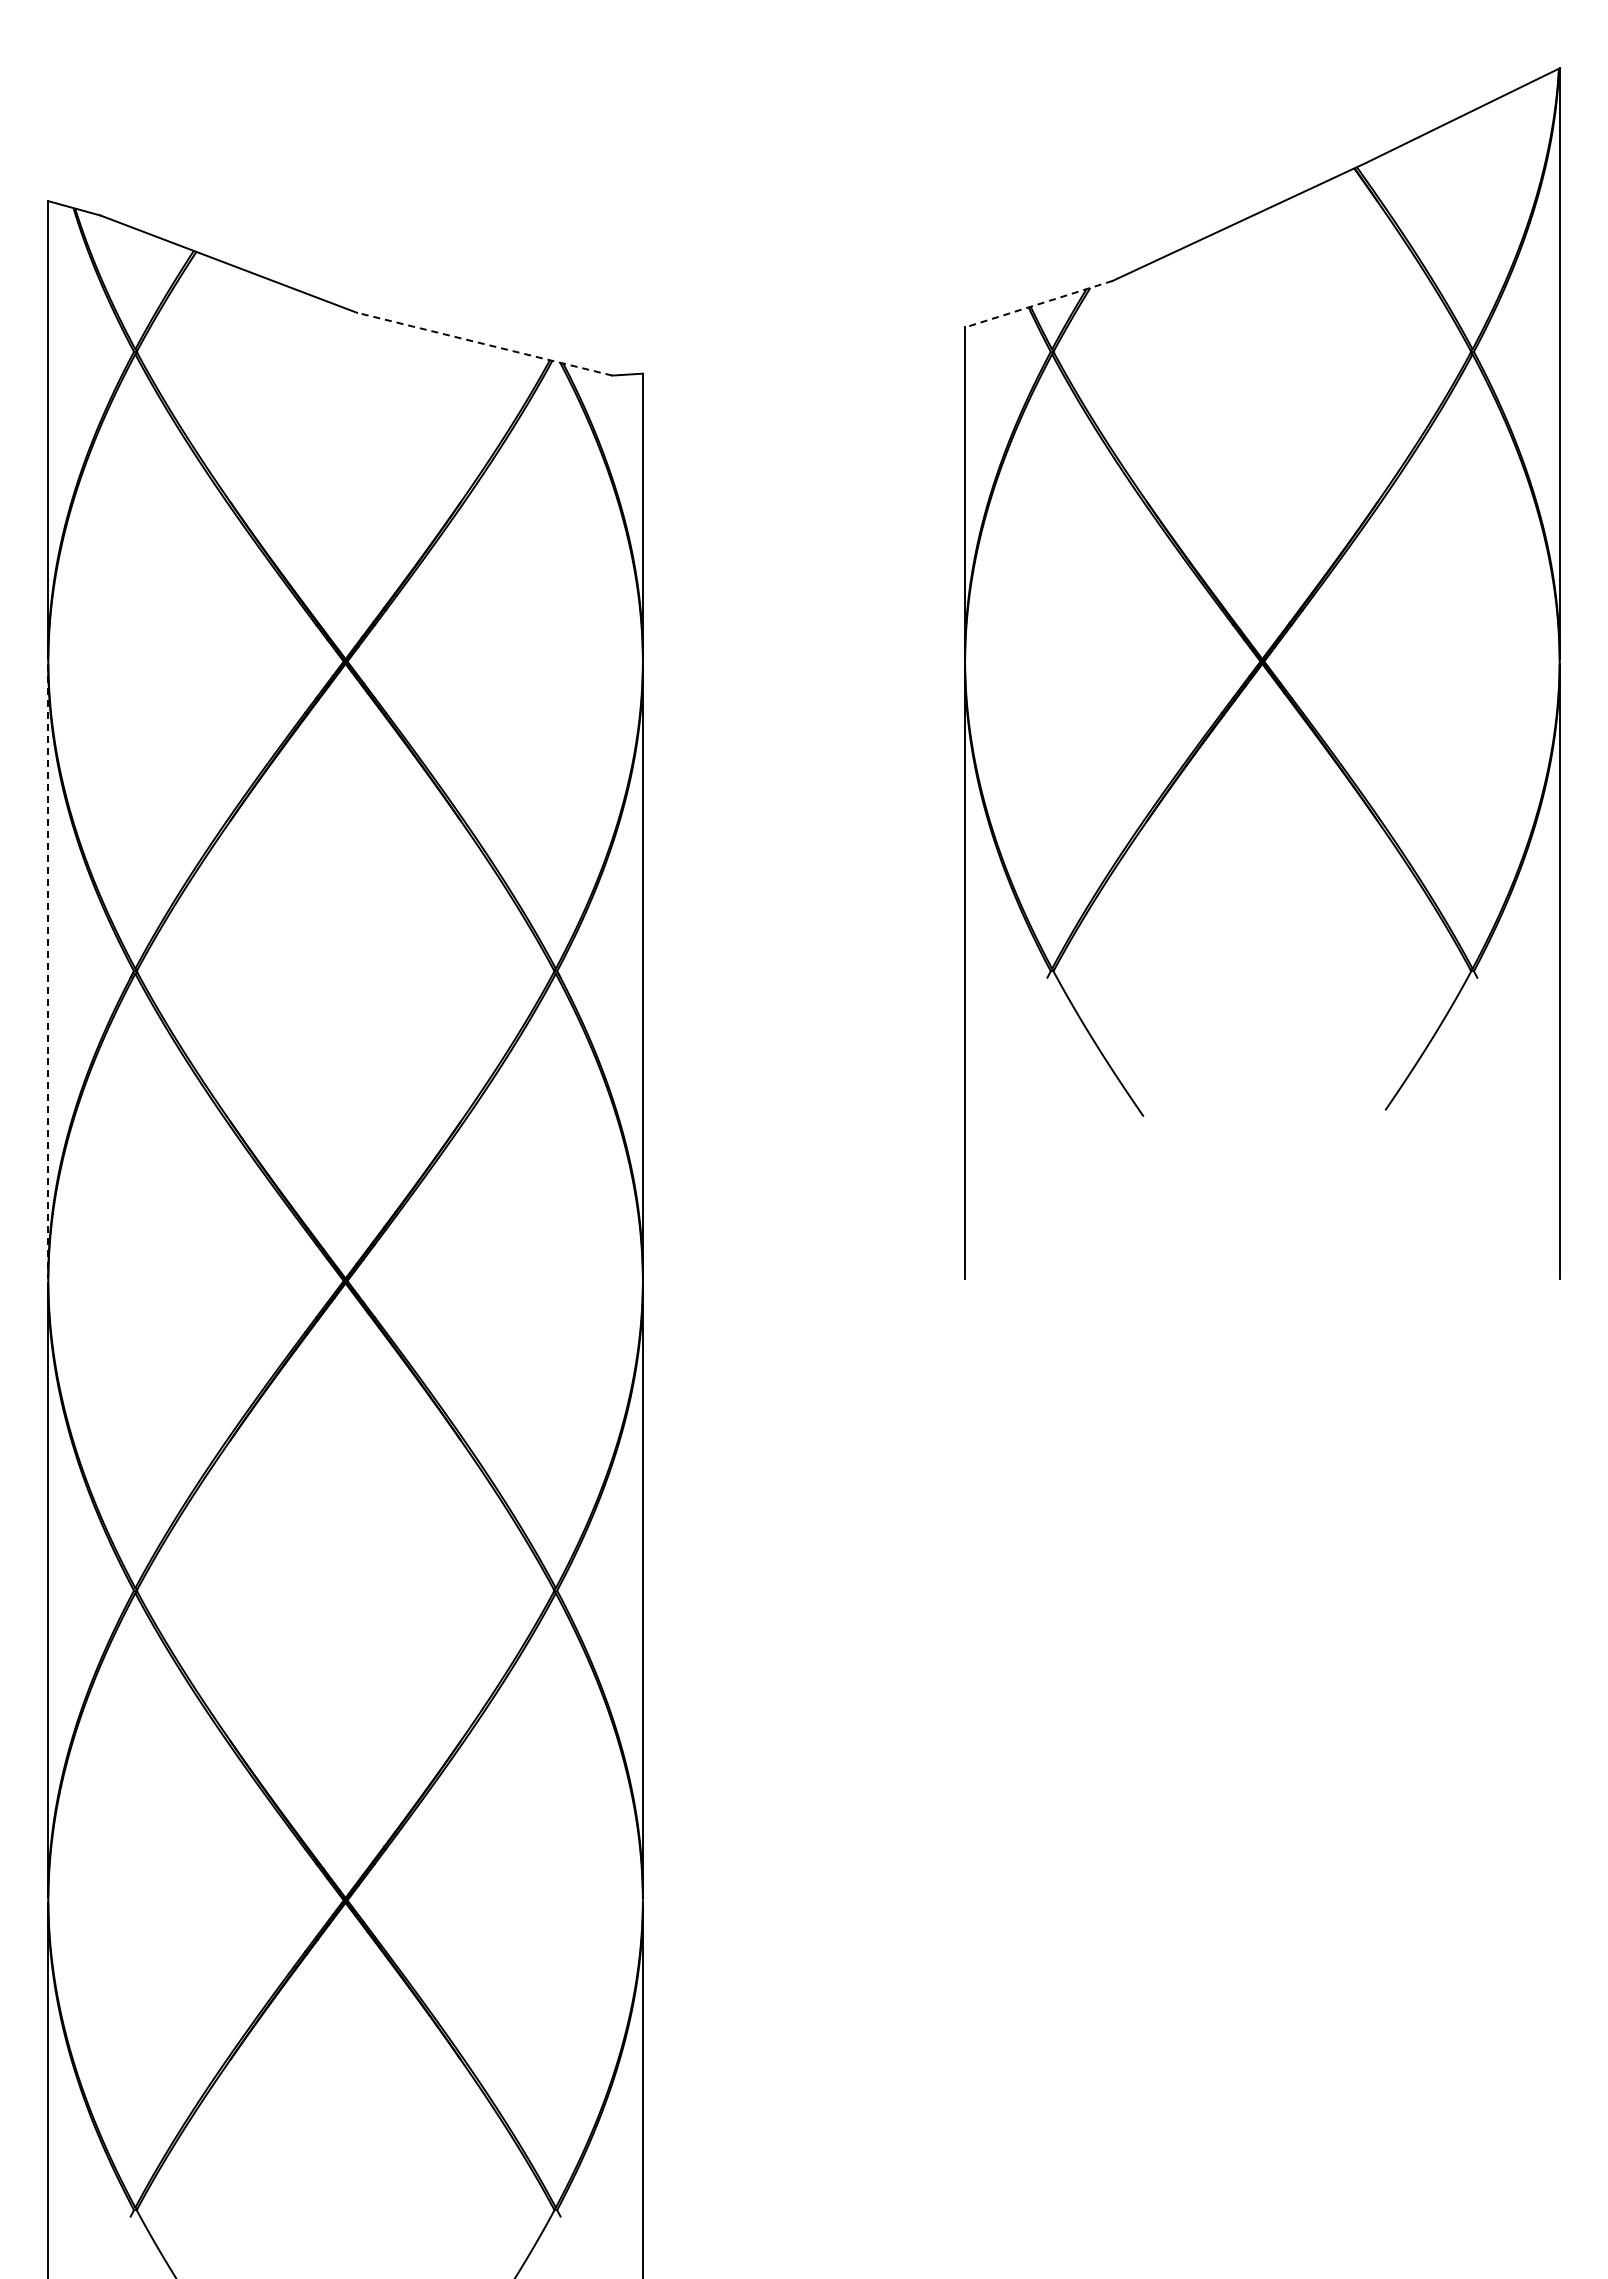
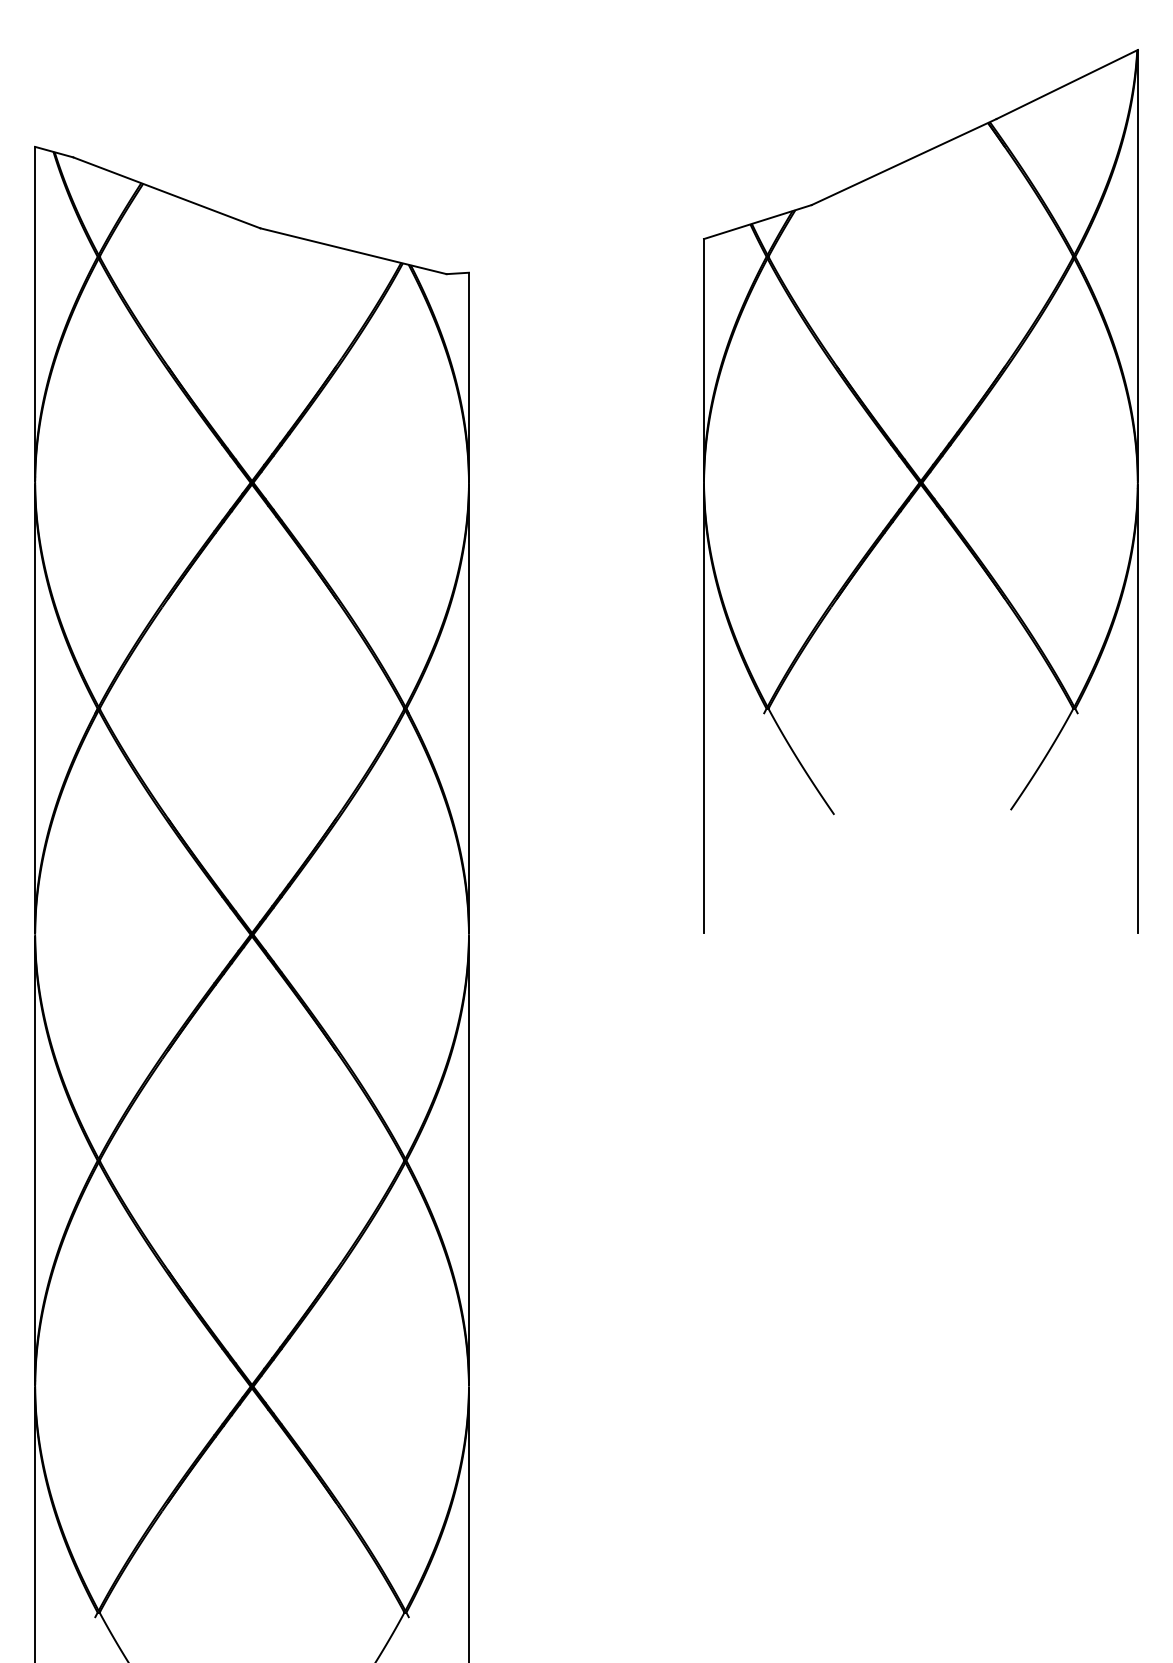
line: (1038, 304) -> (757, 222), dashed -> solid
line: (484, 344) -> (353, 251), dashed -> solid
line: (48, 971) -> (35, 708), dashed -> solid

